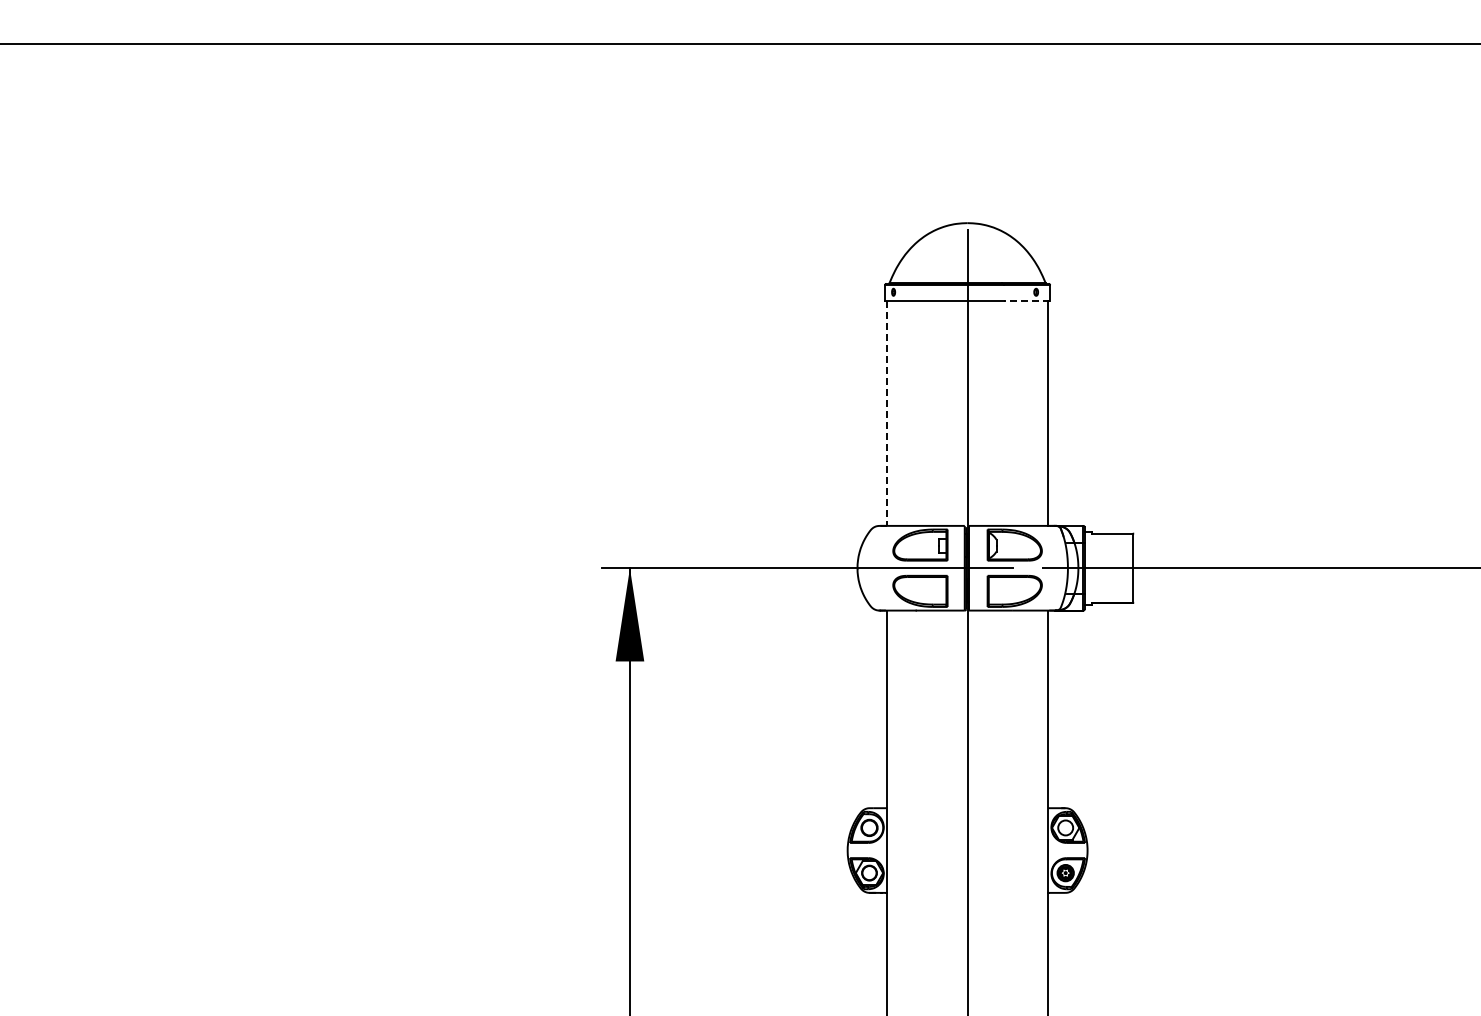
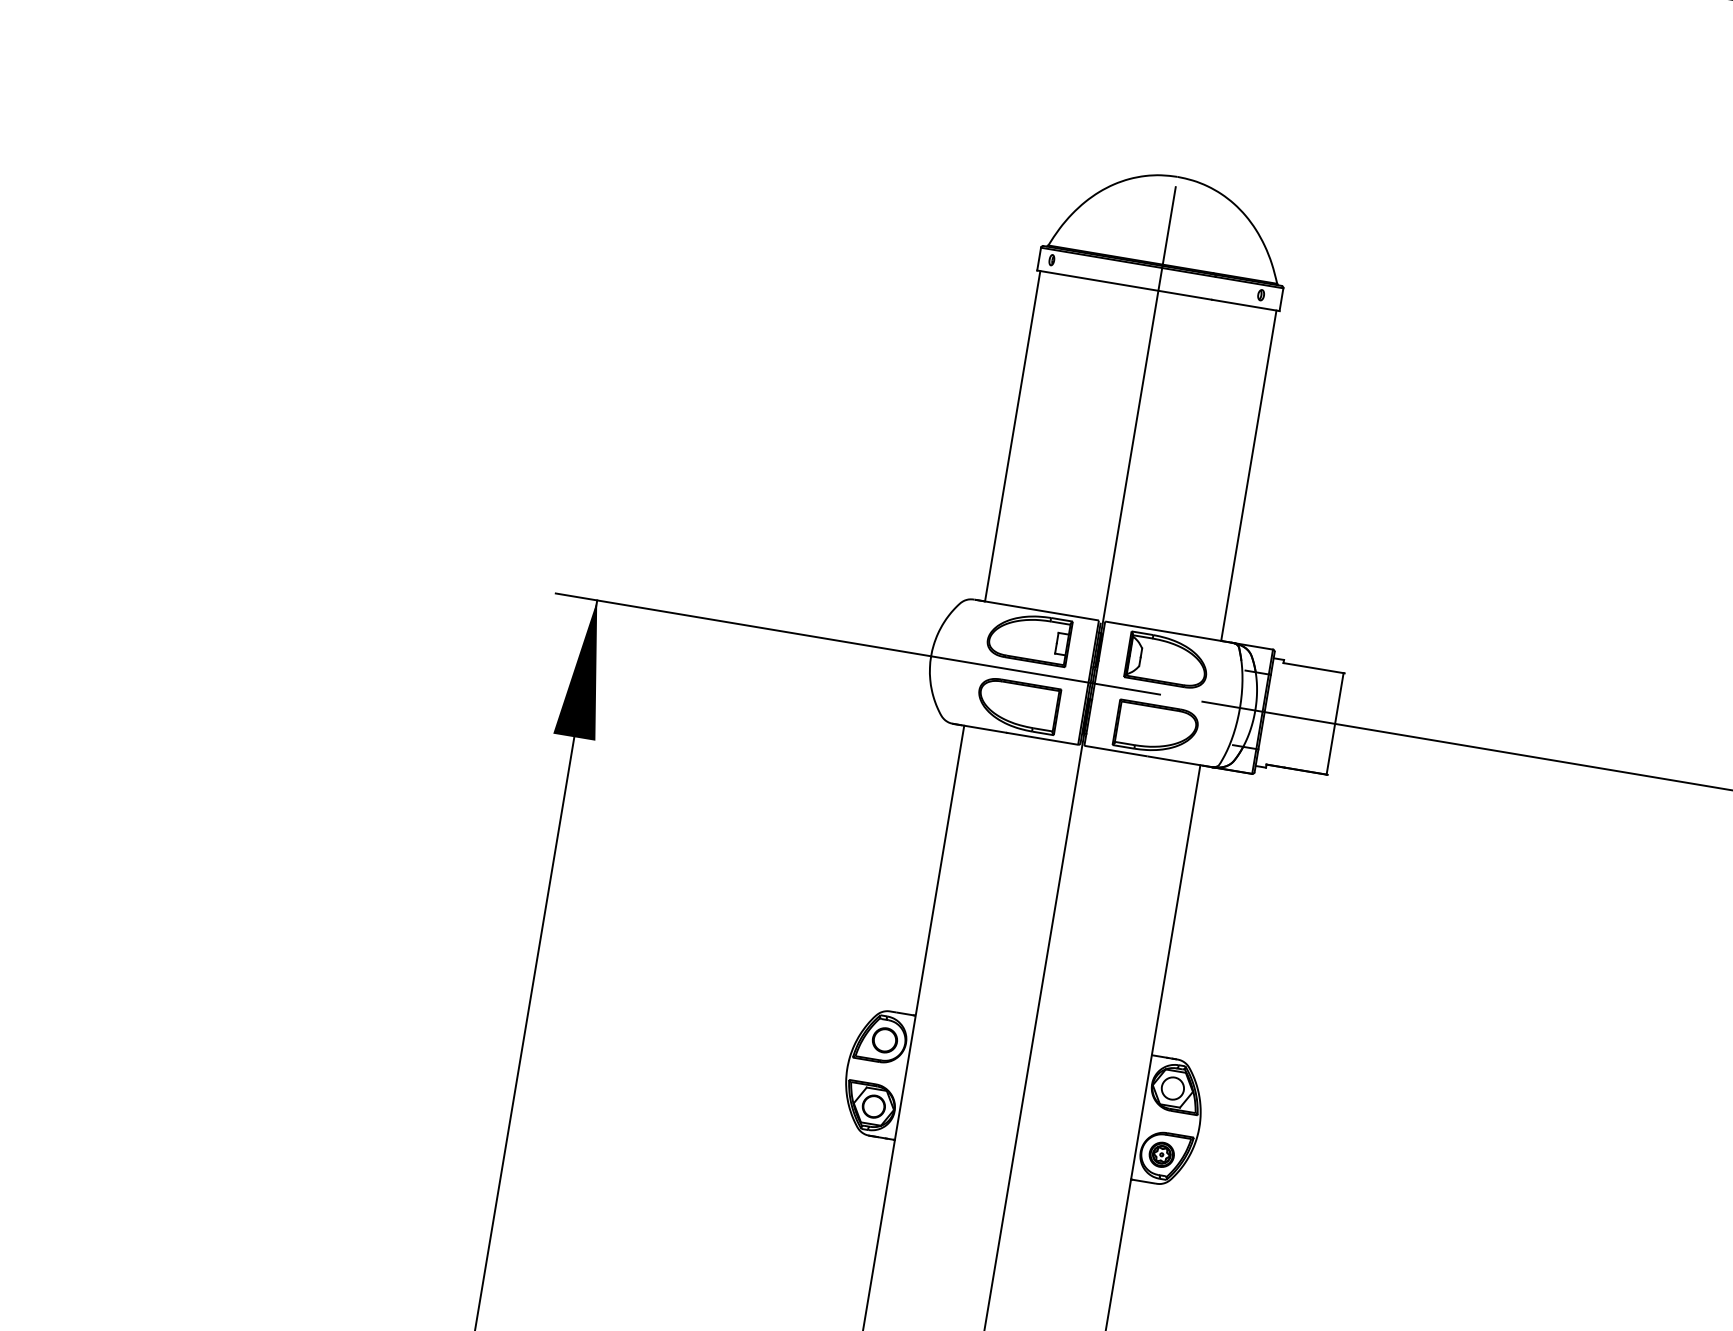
line: (1026, 300) -> (1244, 304), dashed -> solid
line: (887, 413) -> (1013, 436), dashed -> solid

